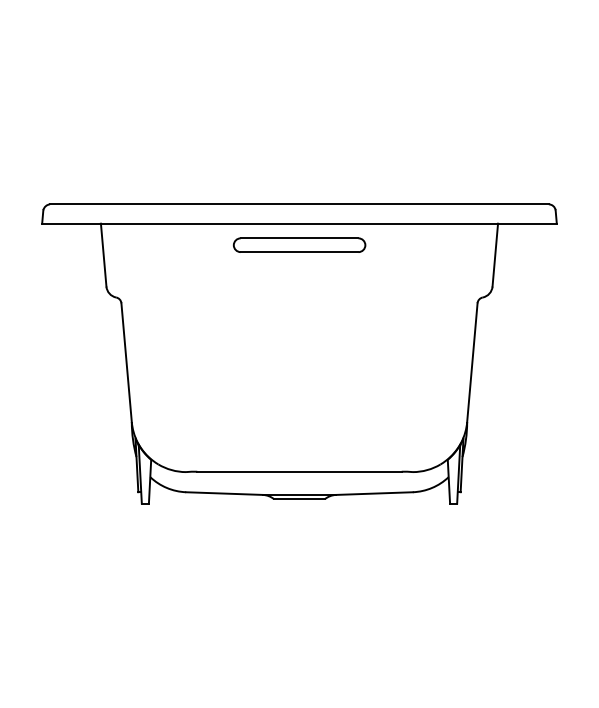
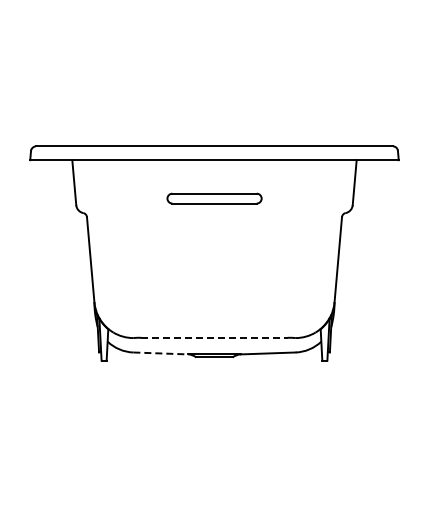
part: (299, 245) -> (214, 198), moved
line: (299, 471) -> (214, 337), solid -> dashed
line: (225, 493) -> (161, 353), solid -> dashed

